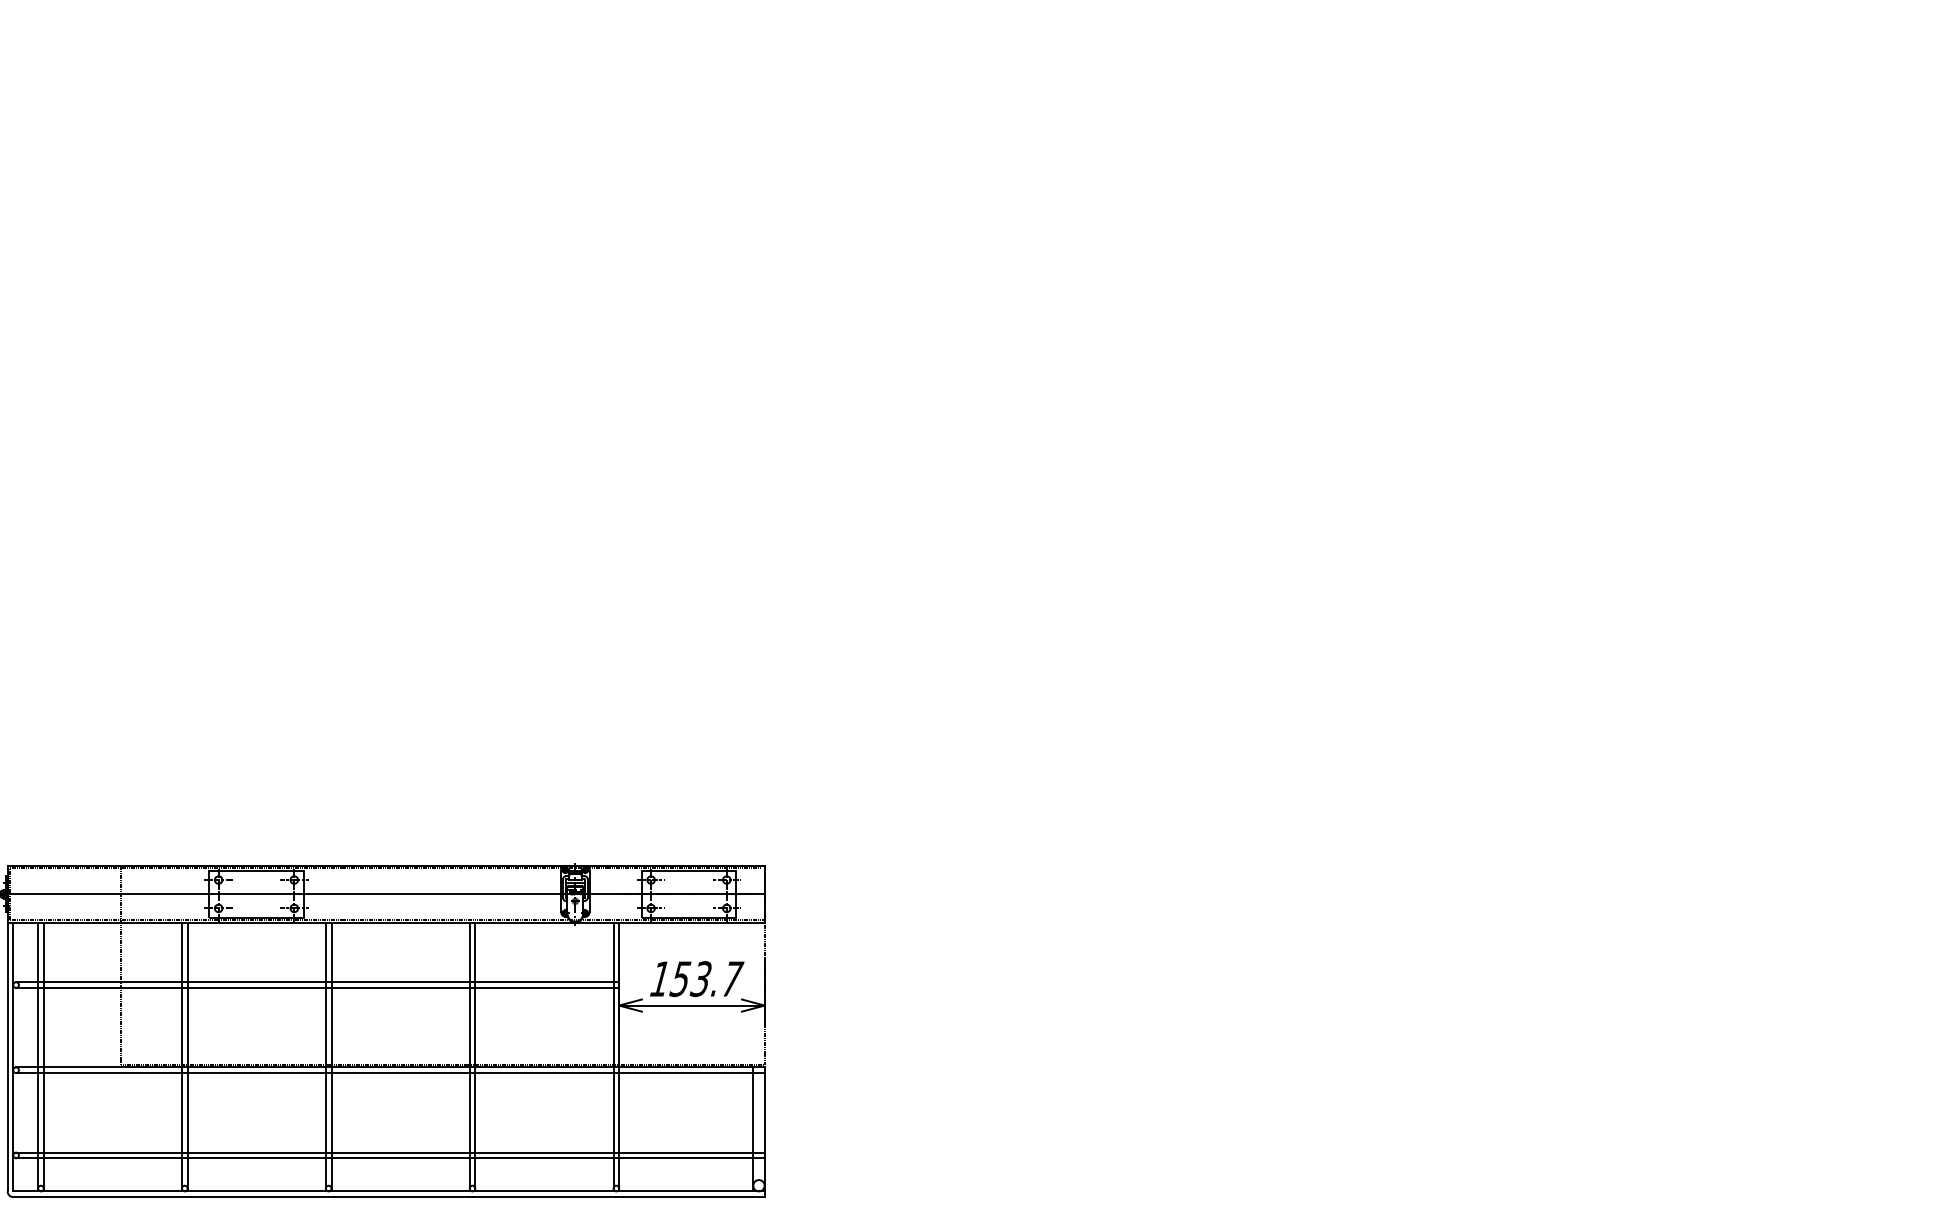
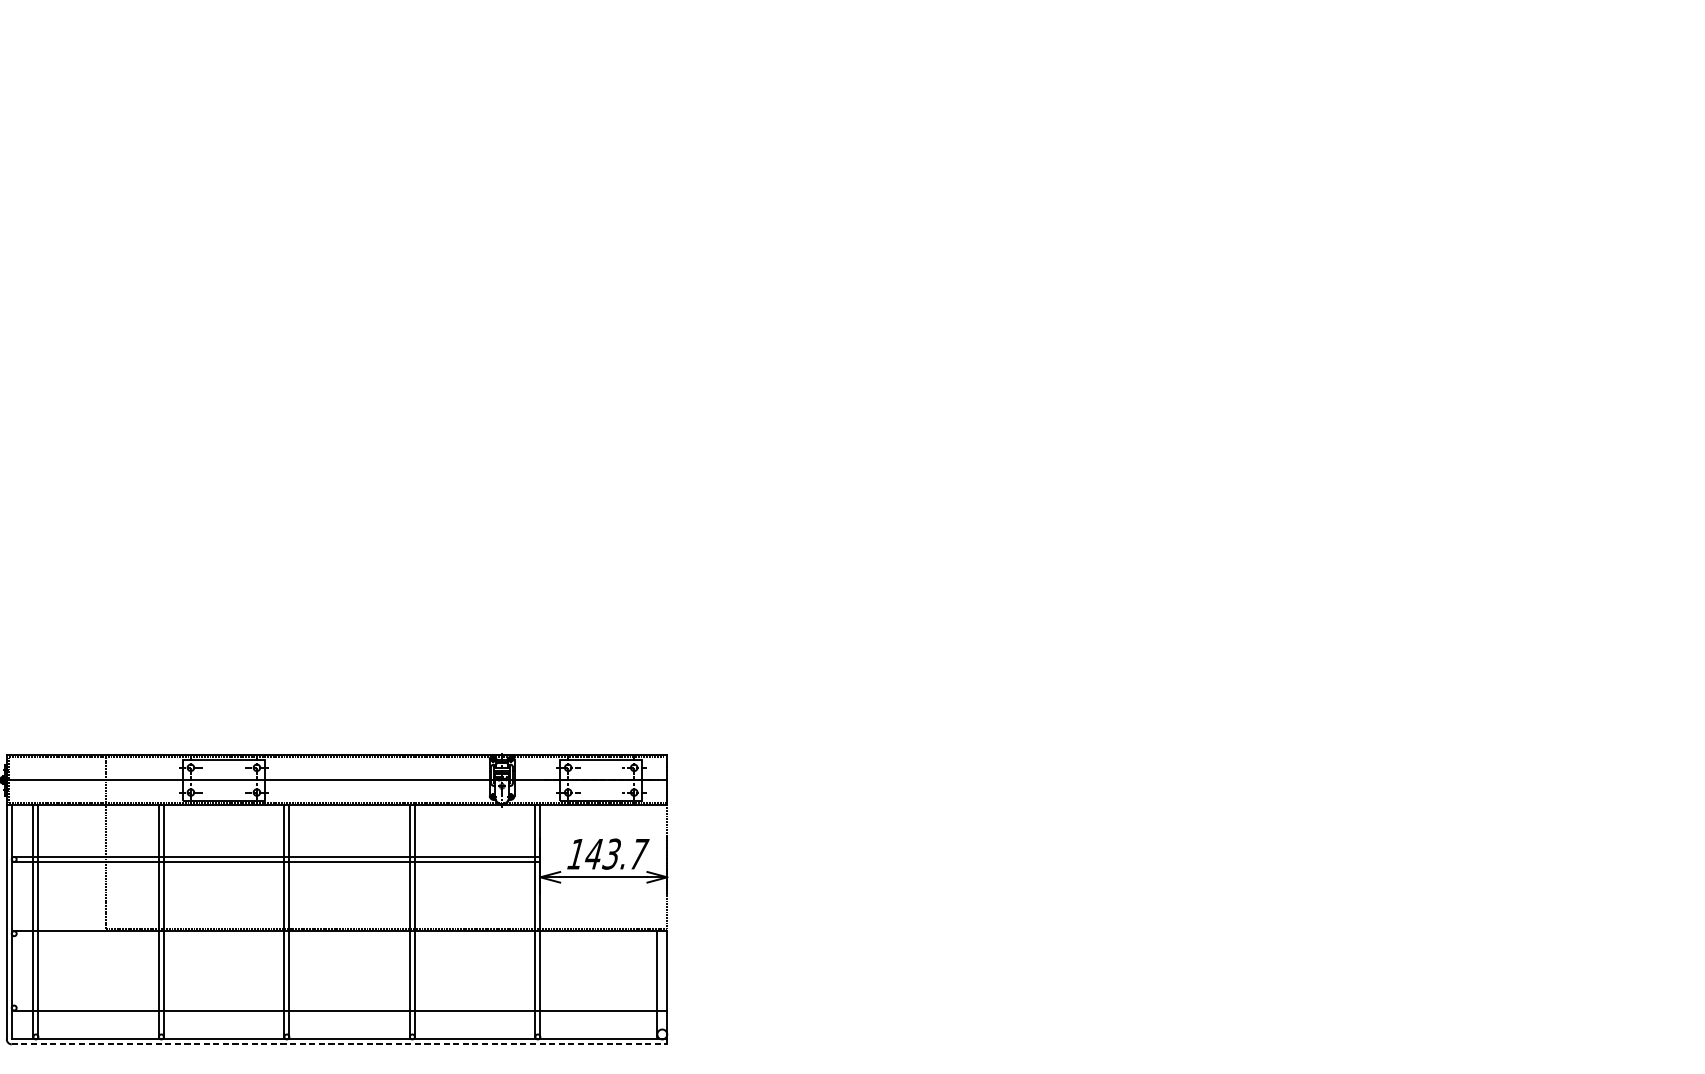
text: (680, 979) -> (593, 854), 153.7 -> 143.7
line: (390, 1073) -> (340, 936), removed
line: (390, 1152) -> (340, 1005), removed
line: (388, 1197) -> (339, 1044), solid -> dashed

